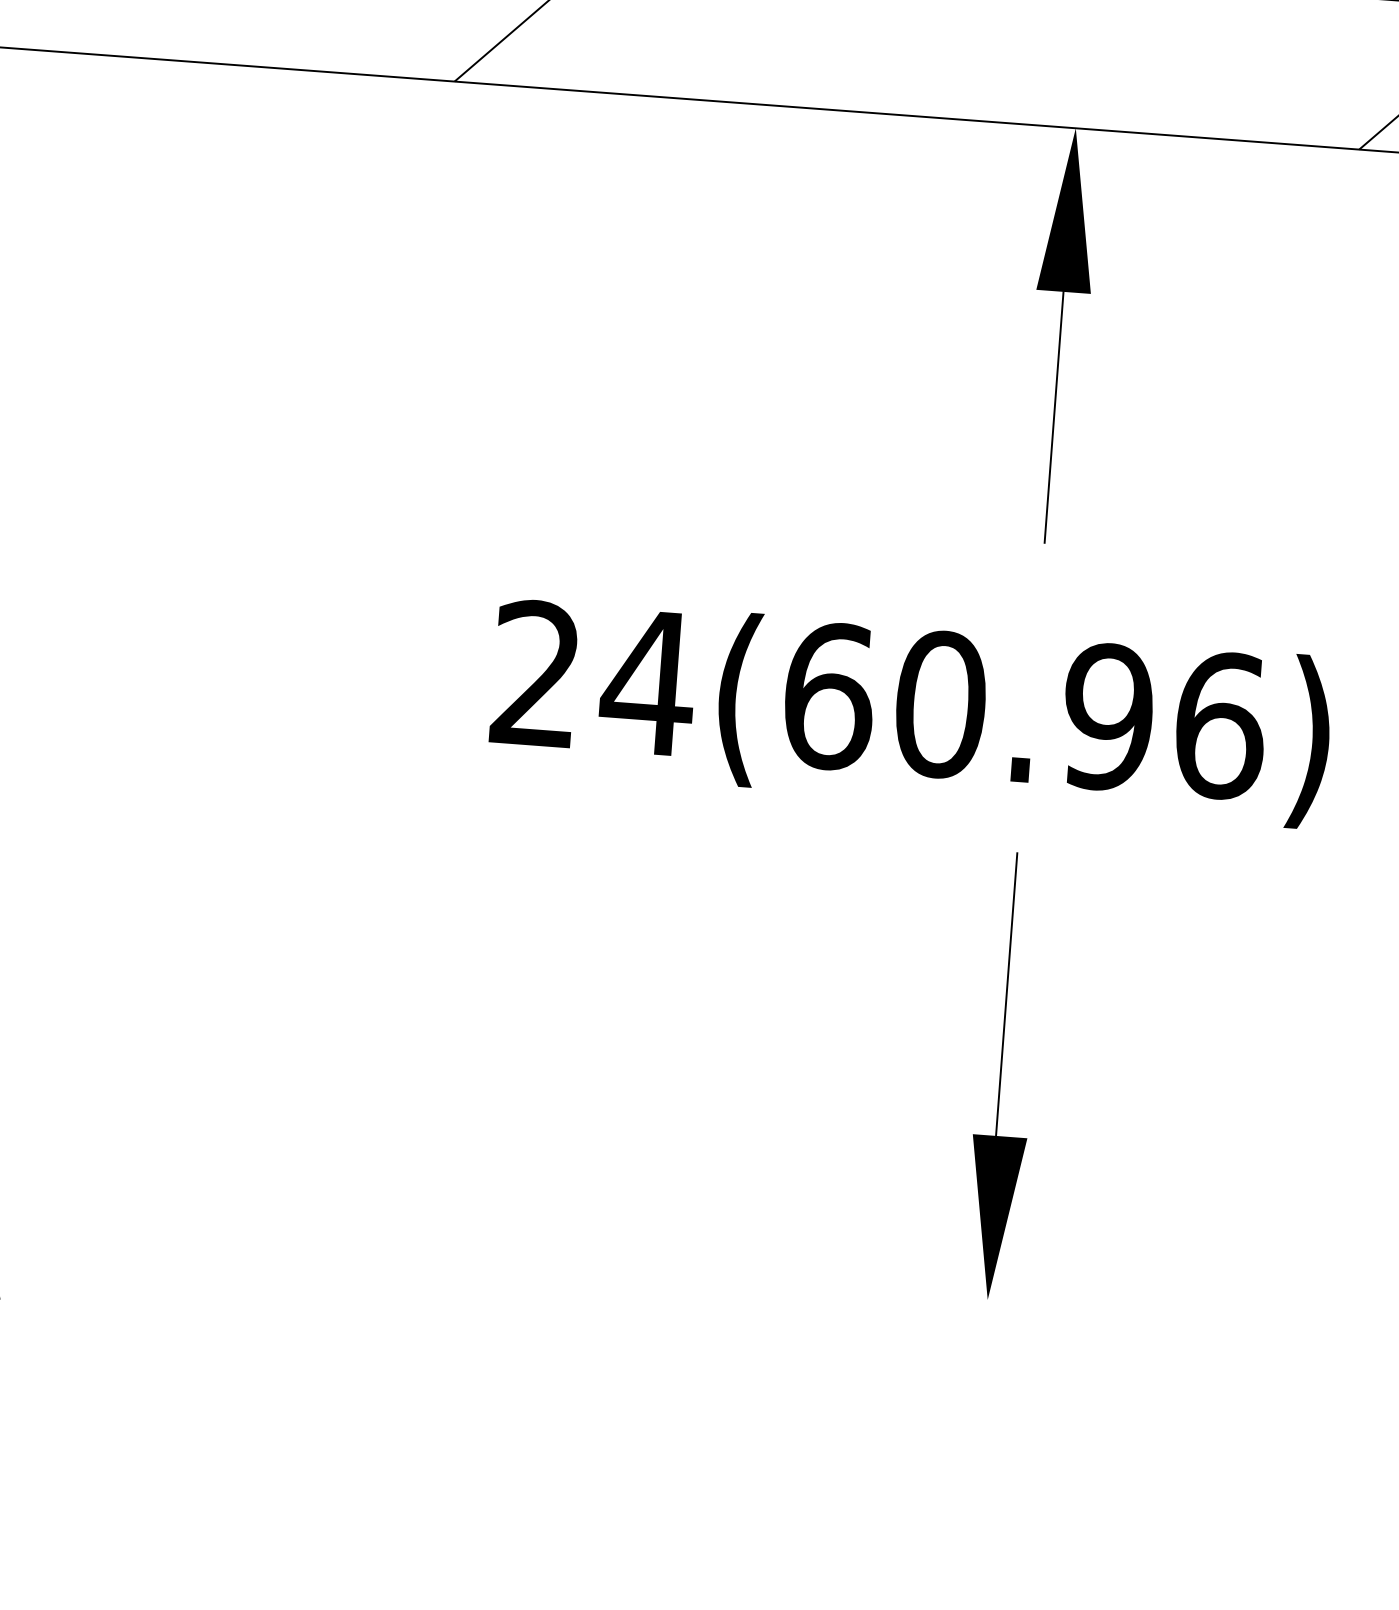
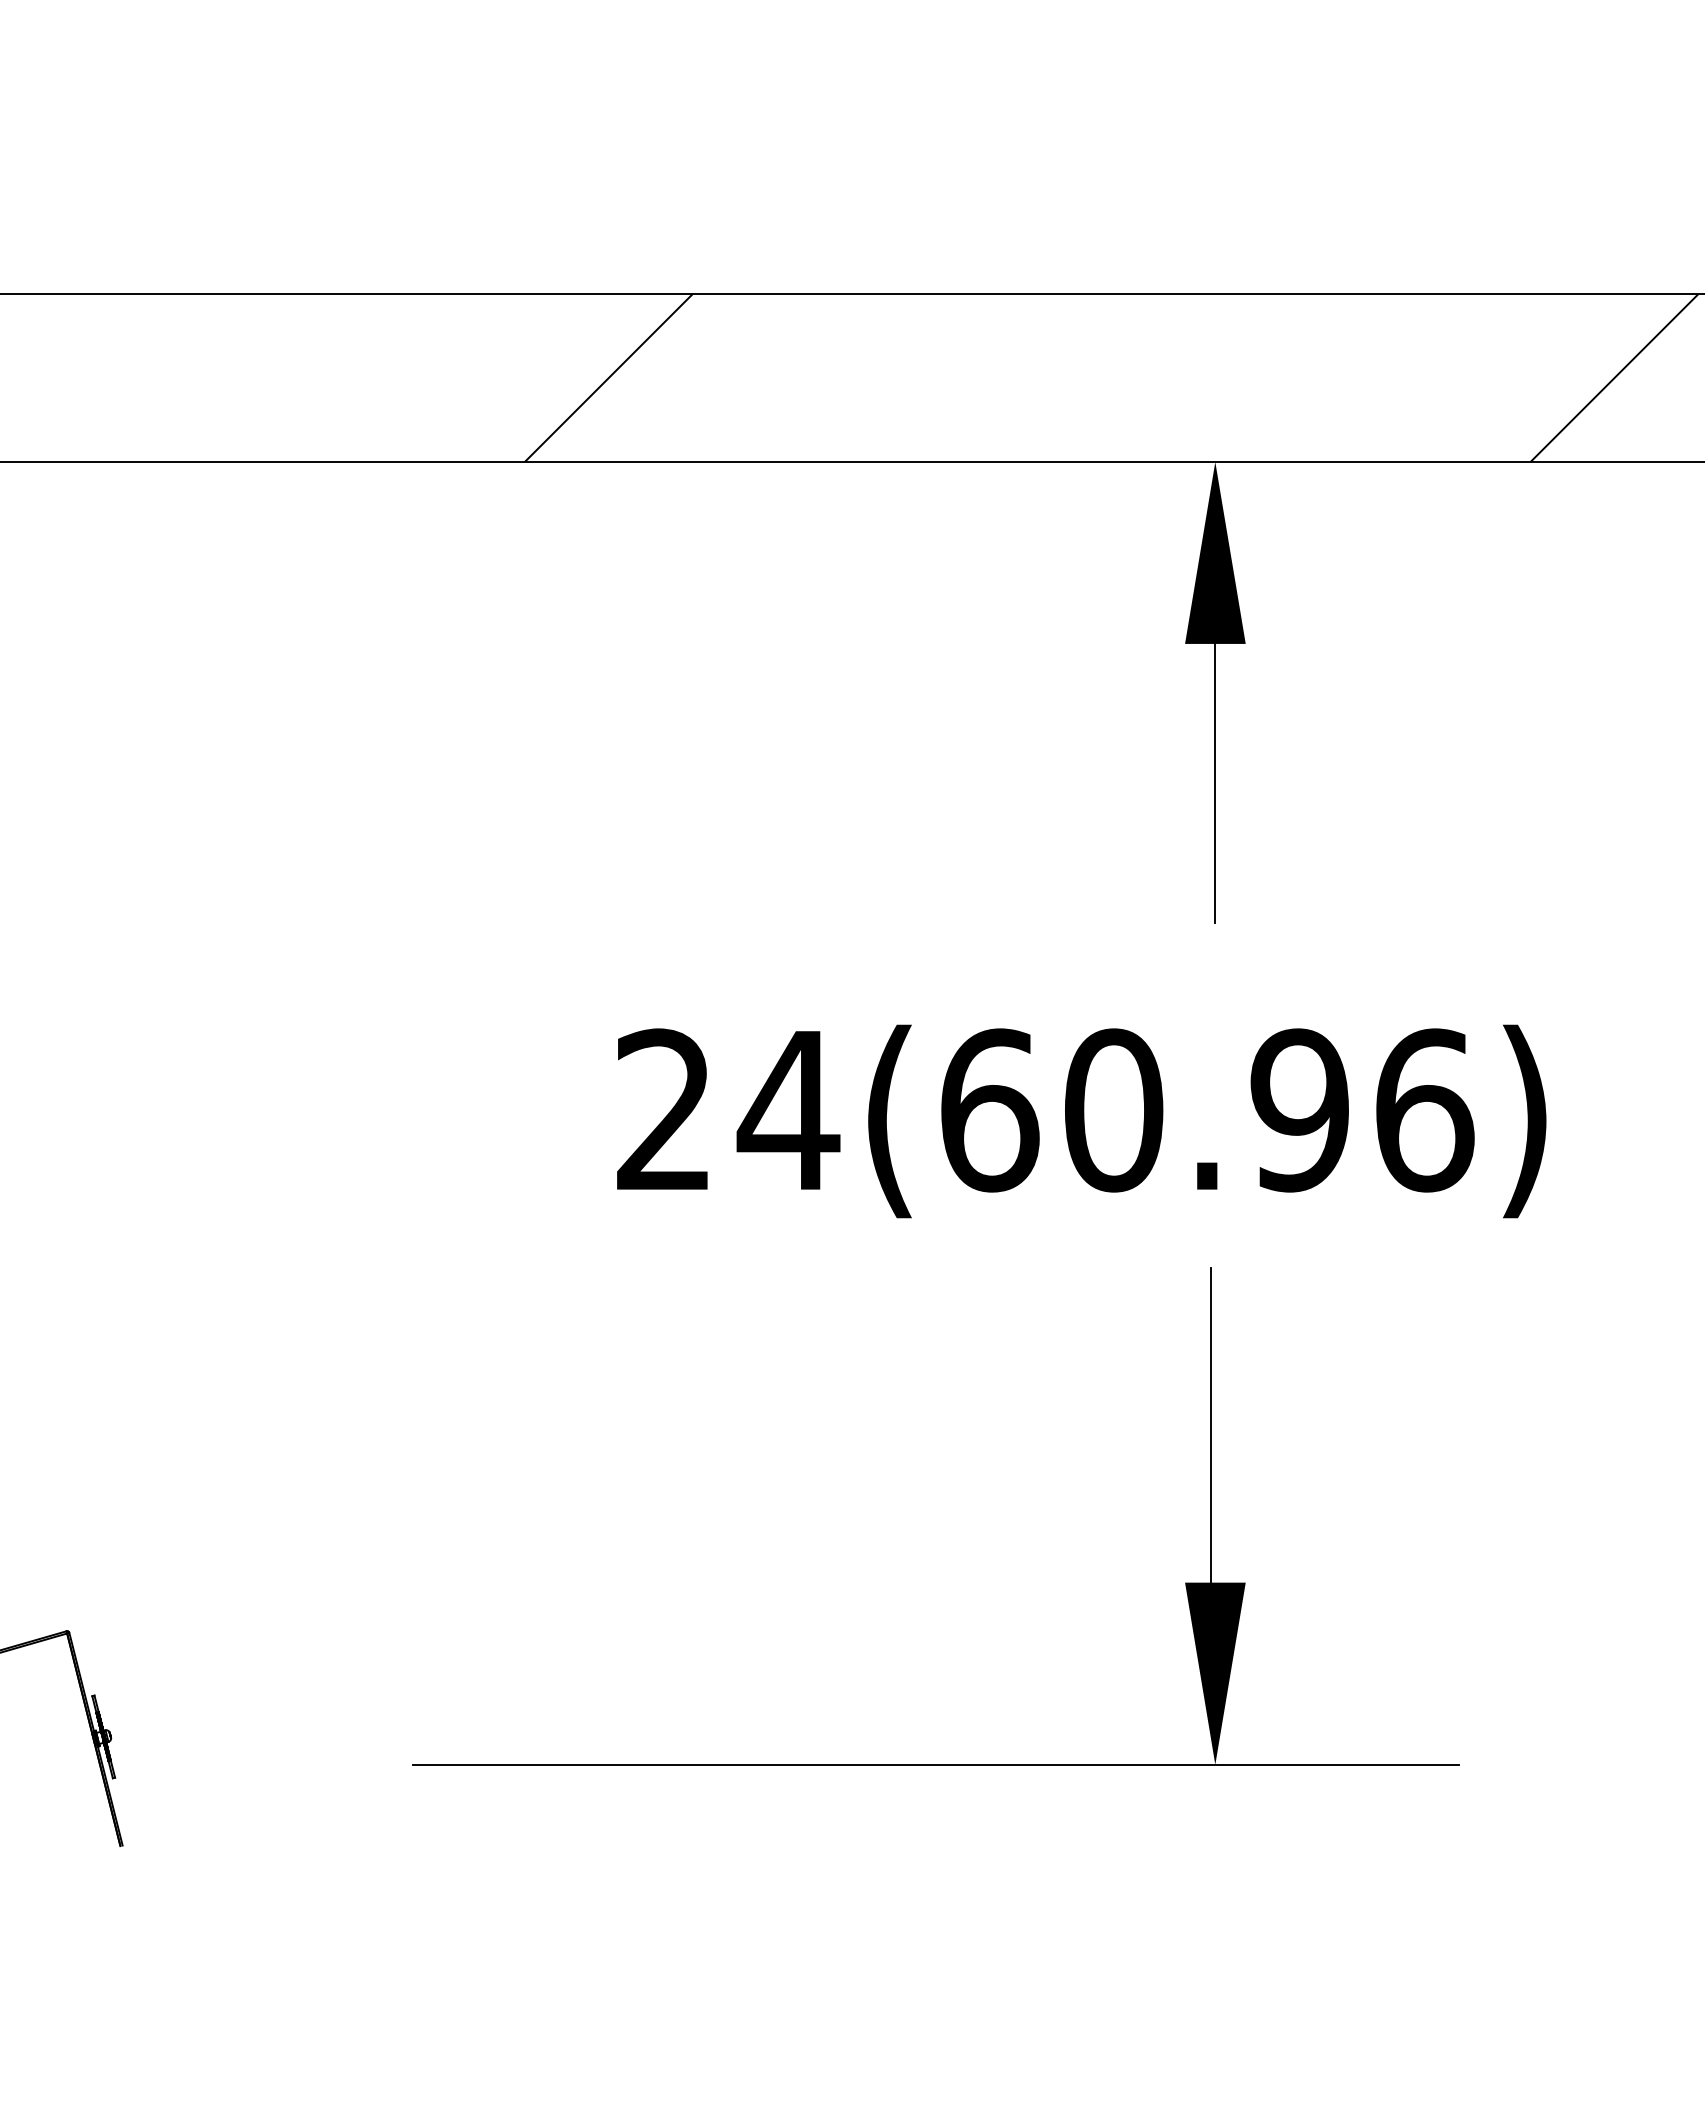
line: (736, 1280) -> (935, 1764), added

